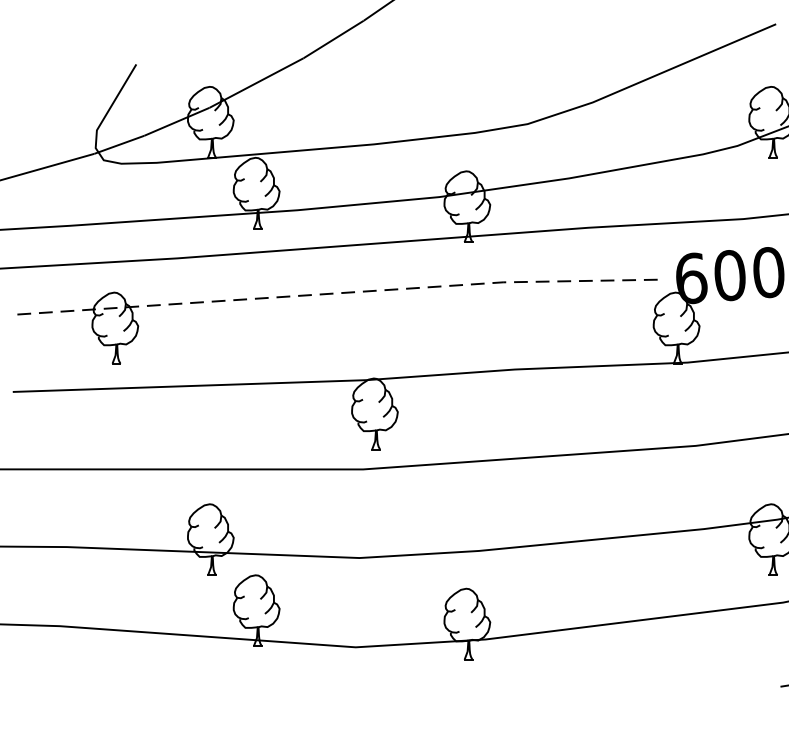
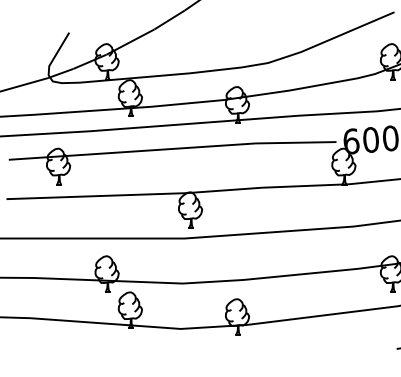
line: (341, 292) -> (173, 148), dashed -> solid

